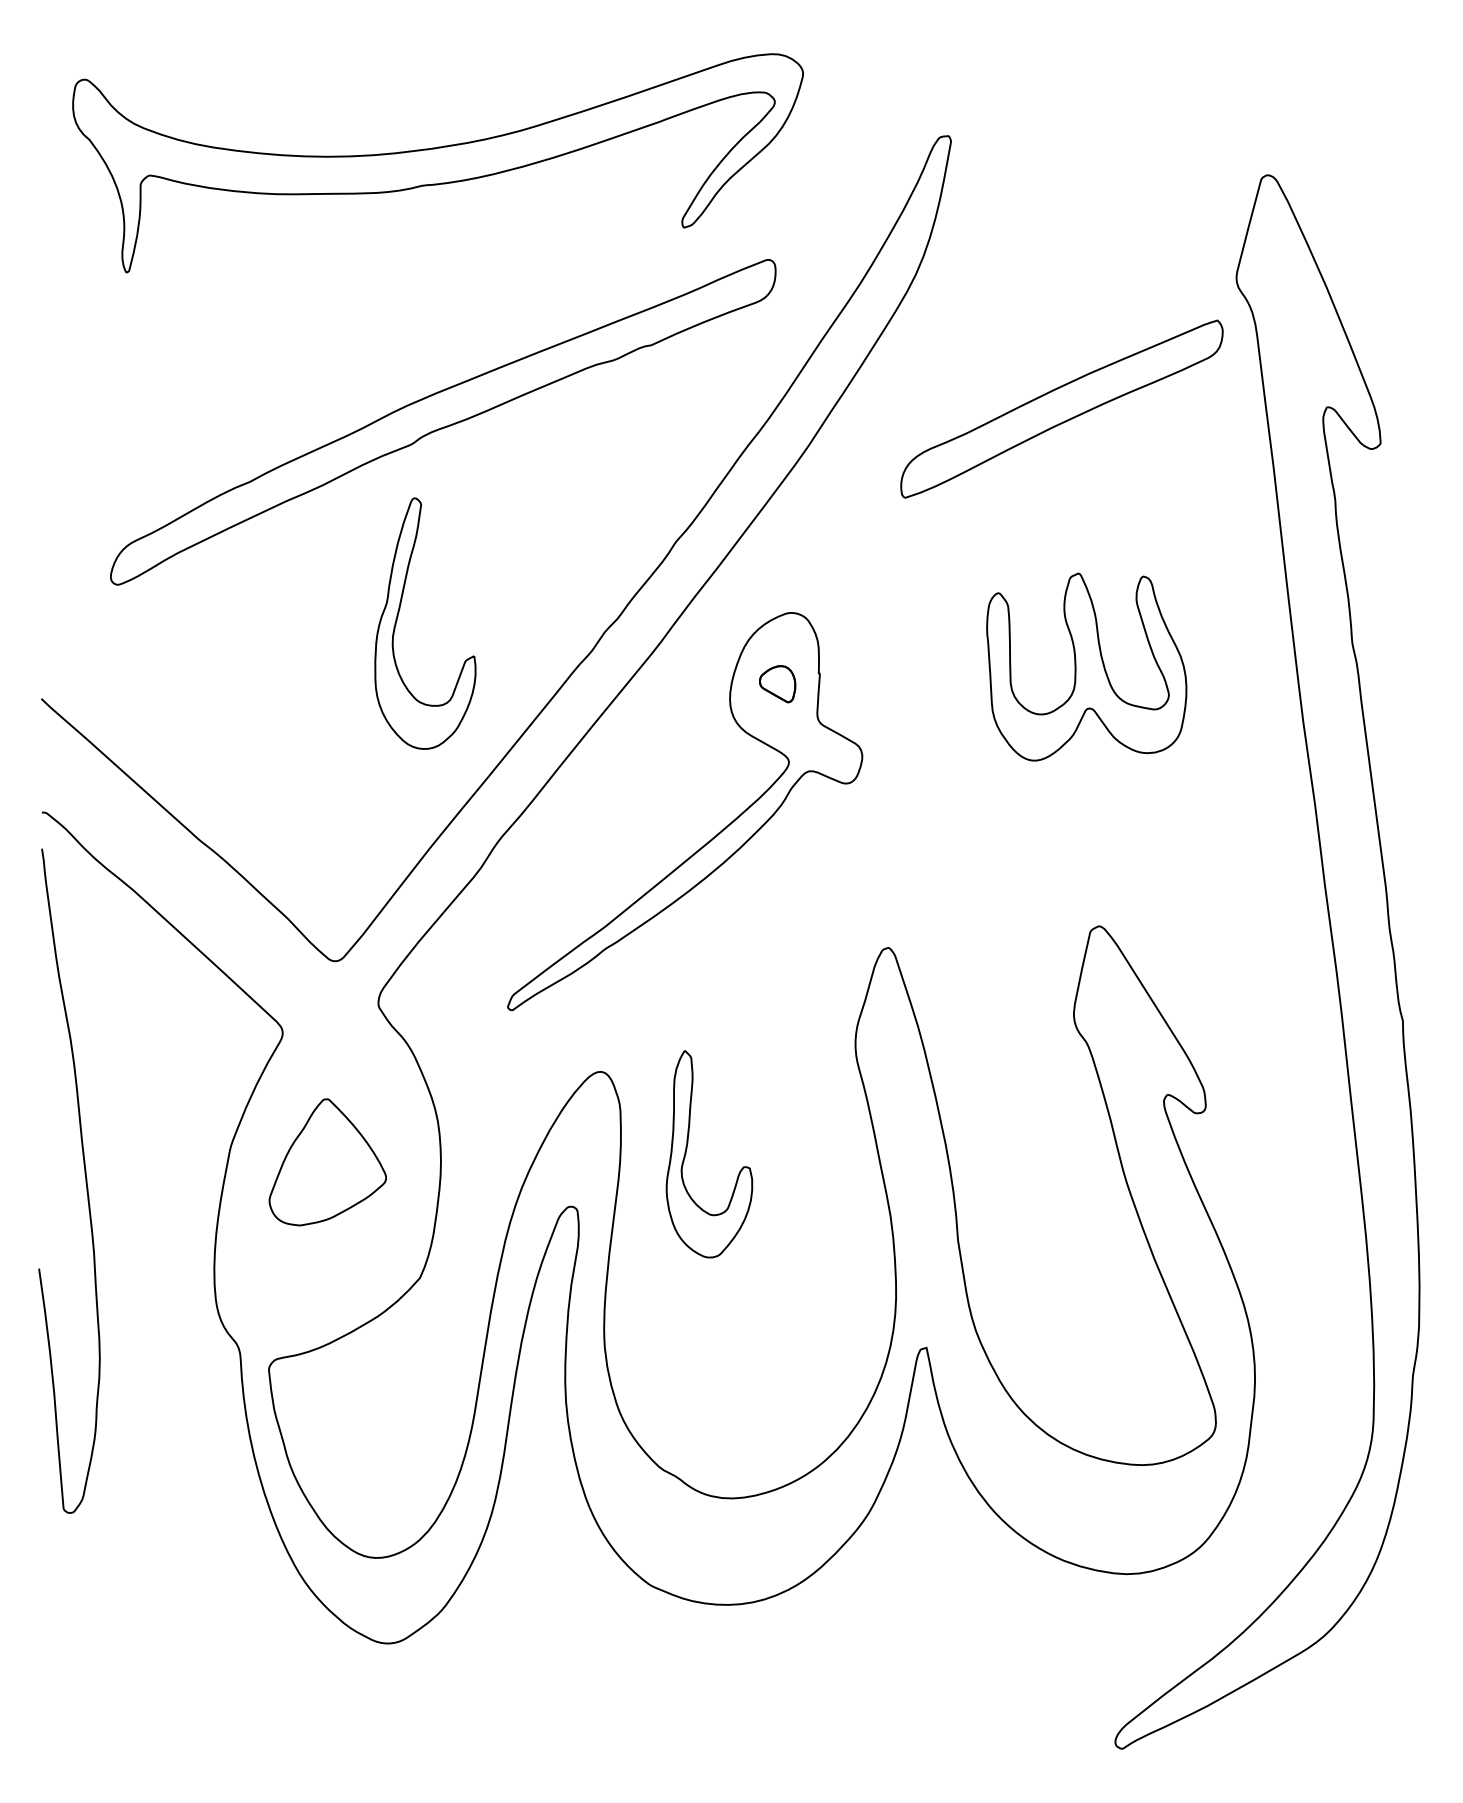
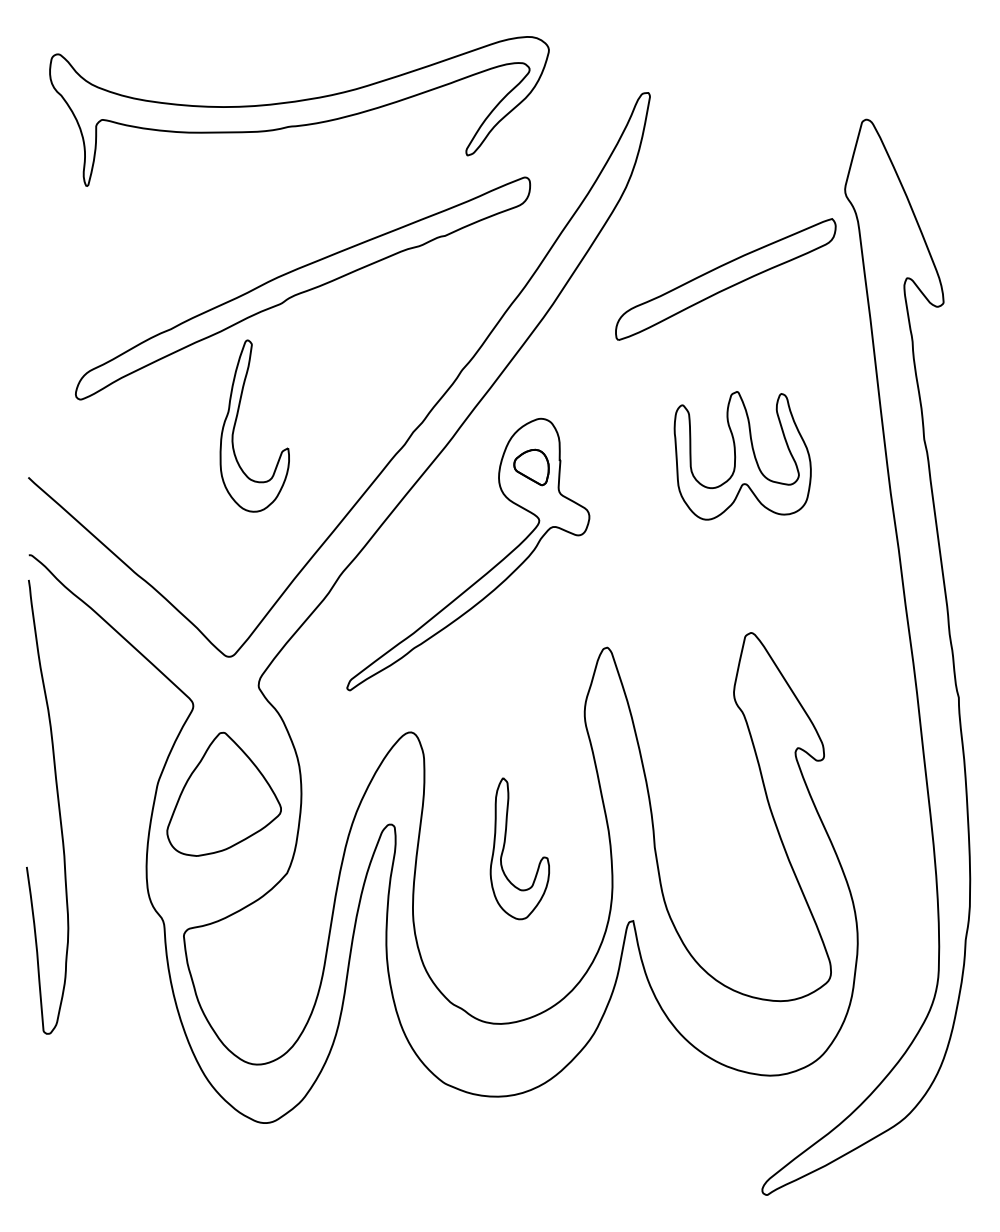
part: (398, 618) -> (236, 422), moved
part: (777, 684) -> (531, 467), size x1.43
part: (688, 1148) -> (505, 844), moved
part: (326, 1161) -> (223, 793), size x1.43

